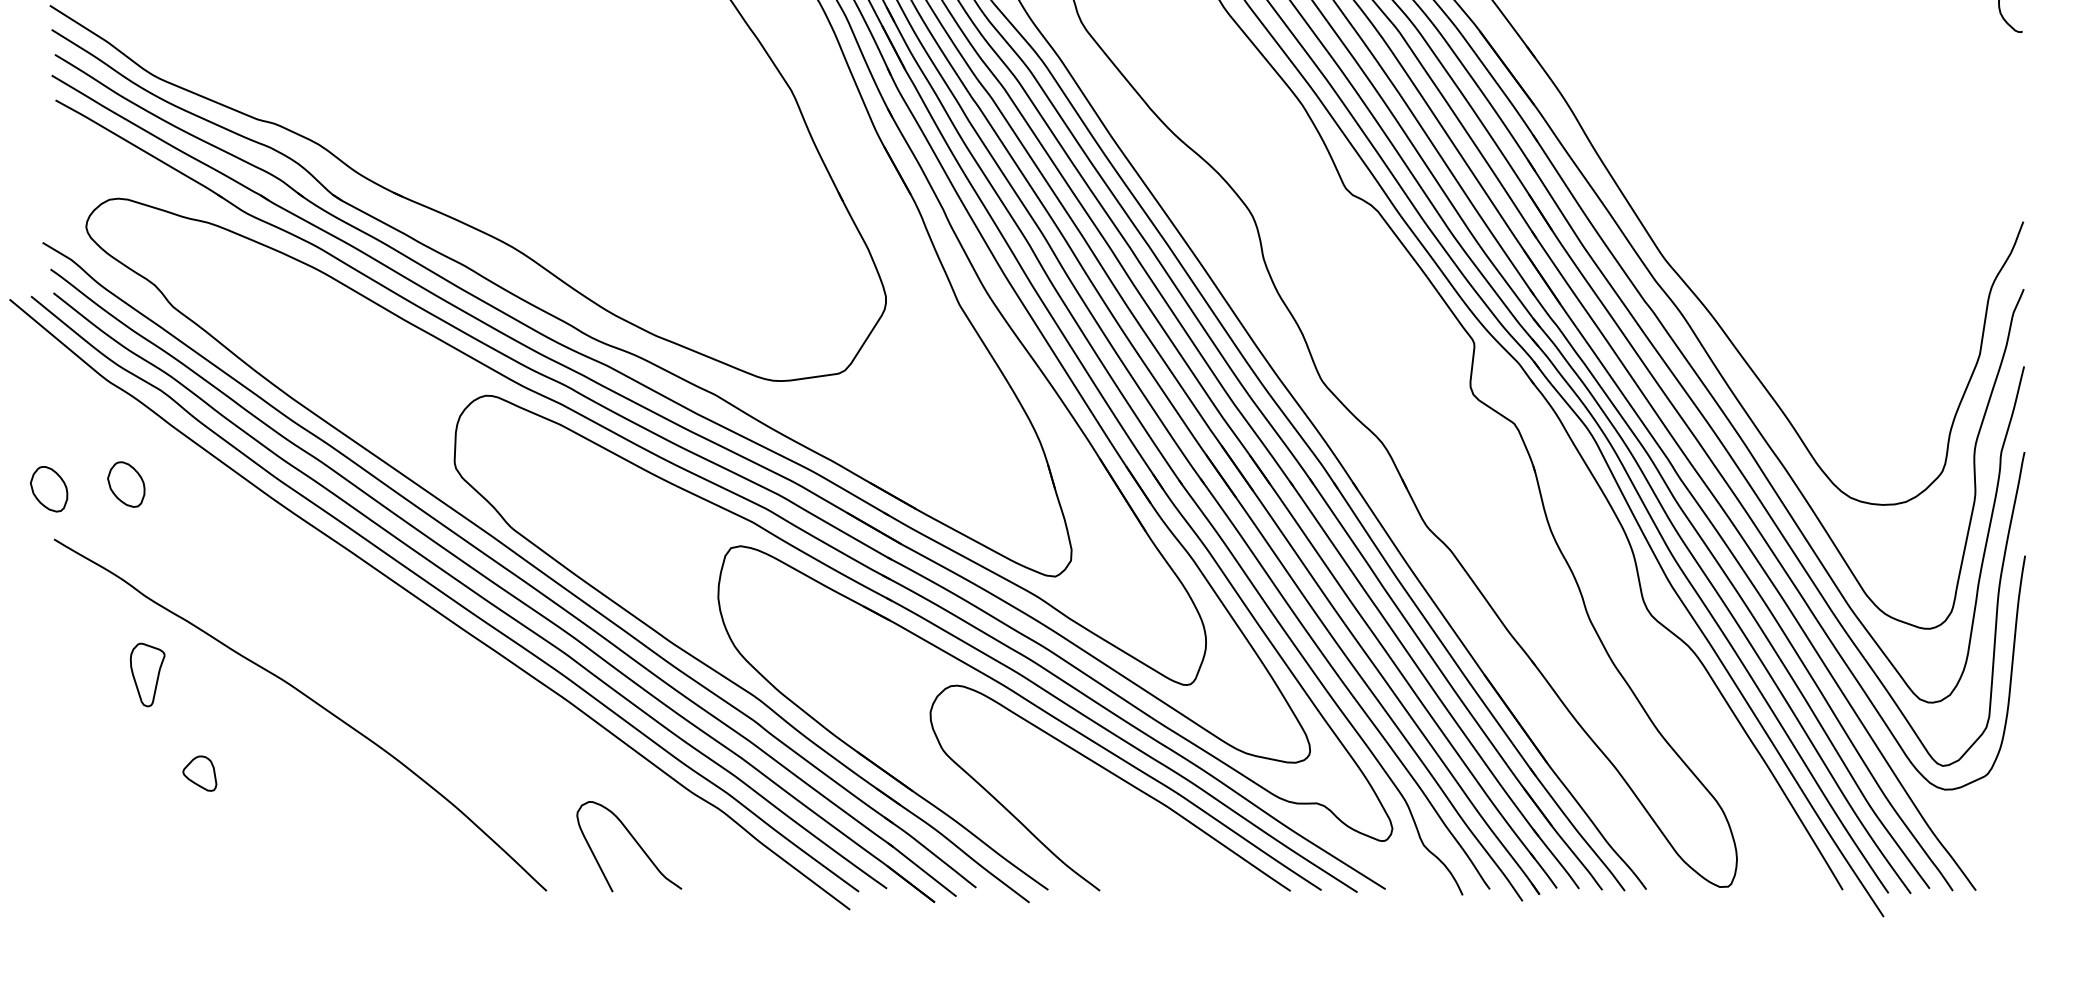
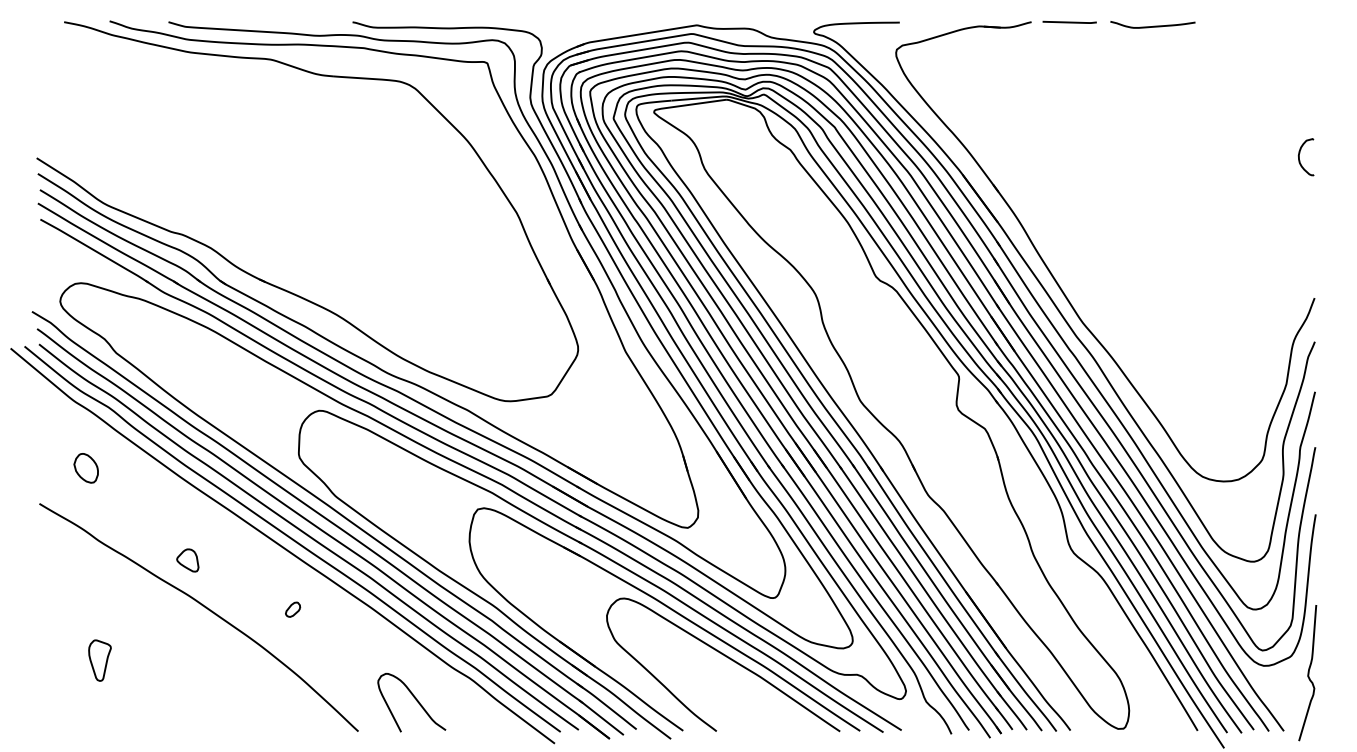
part: (48, 489) -> (35, 471), removed
part: (146, 674) -> (99, 660), moved
part: (446, 702) -> (293, 609), added
part: (199, 773) -> (187, 560), moved
curve: (2012, 801) -> (1307, 673), added

